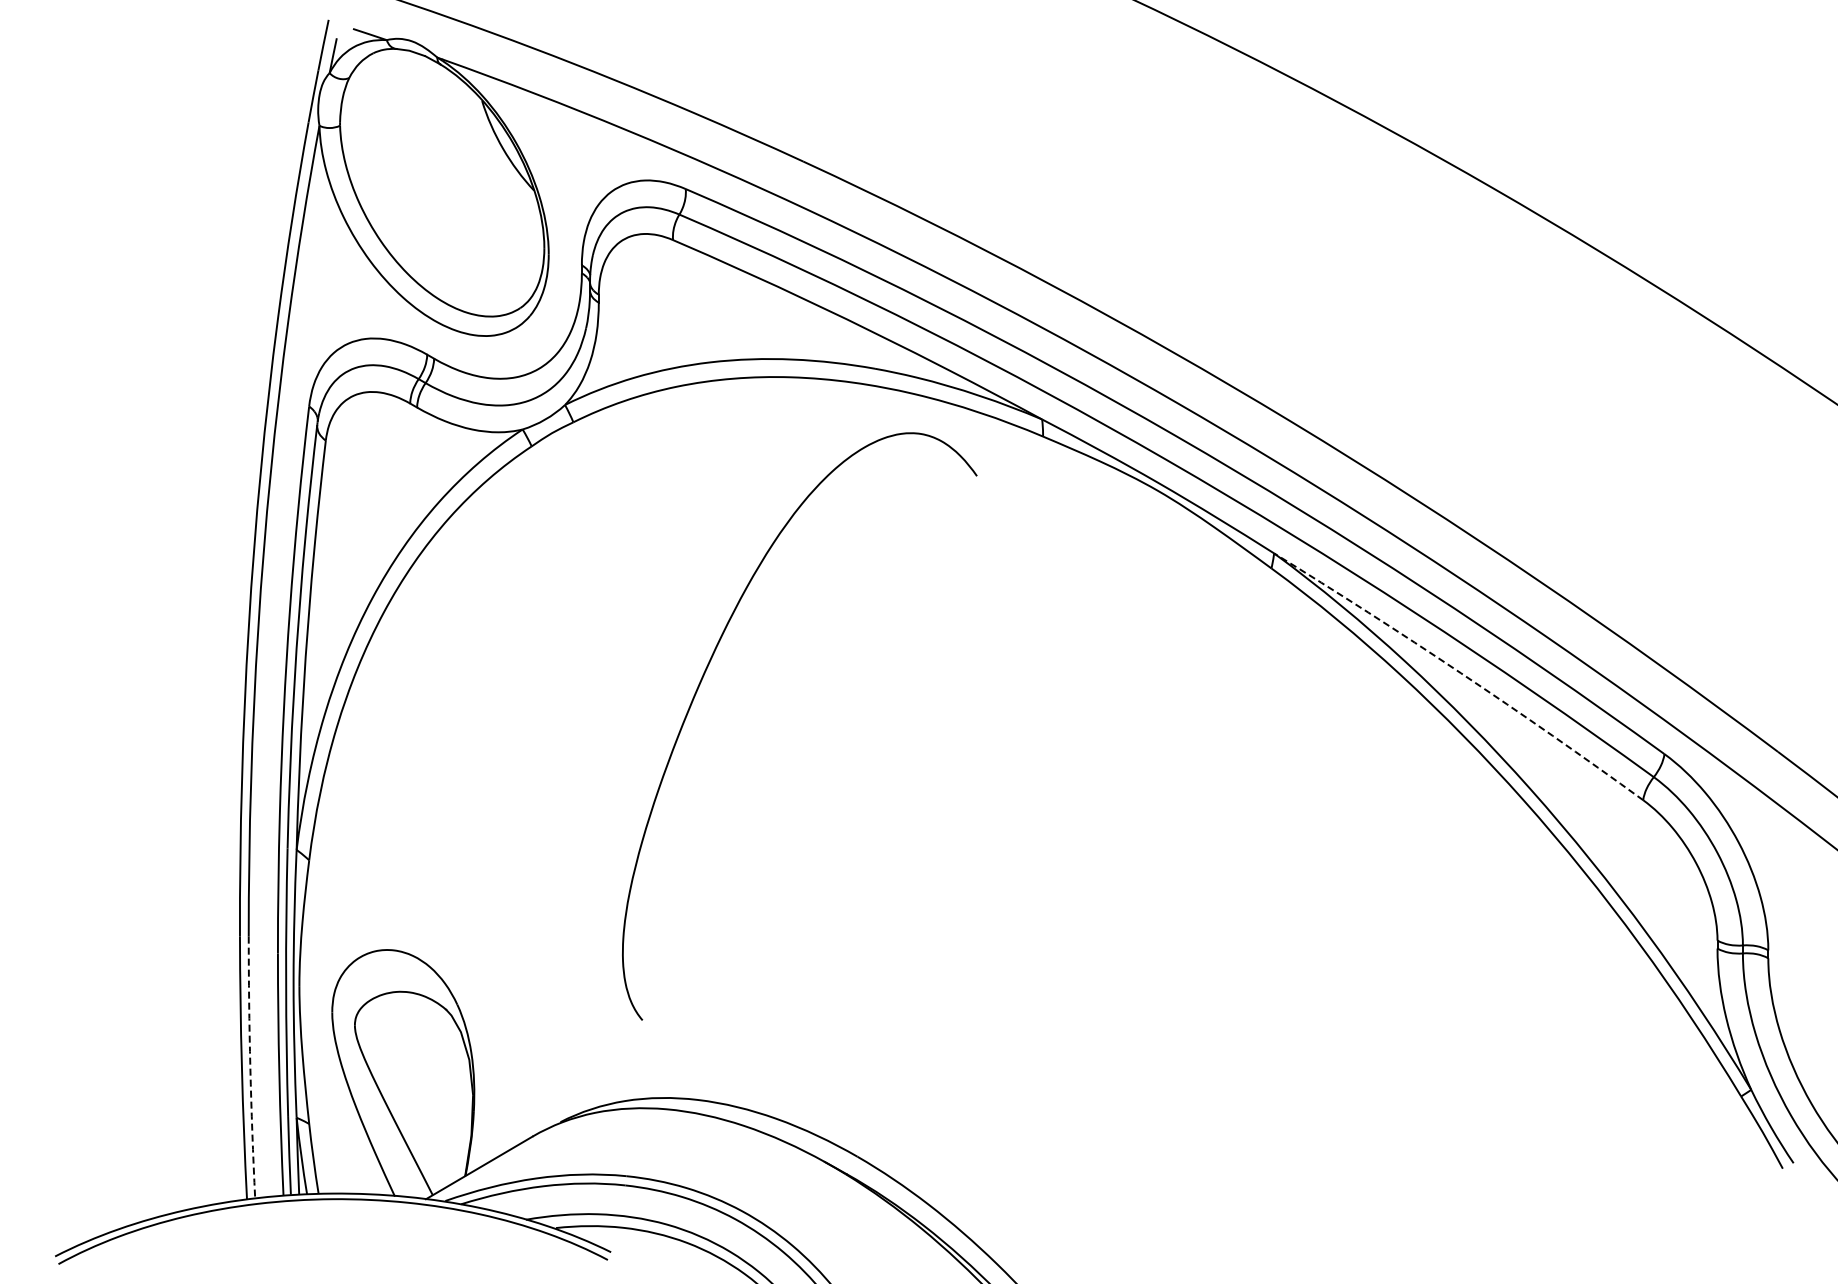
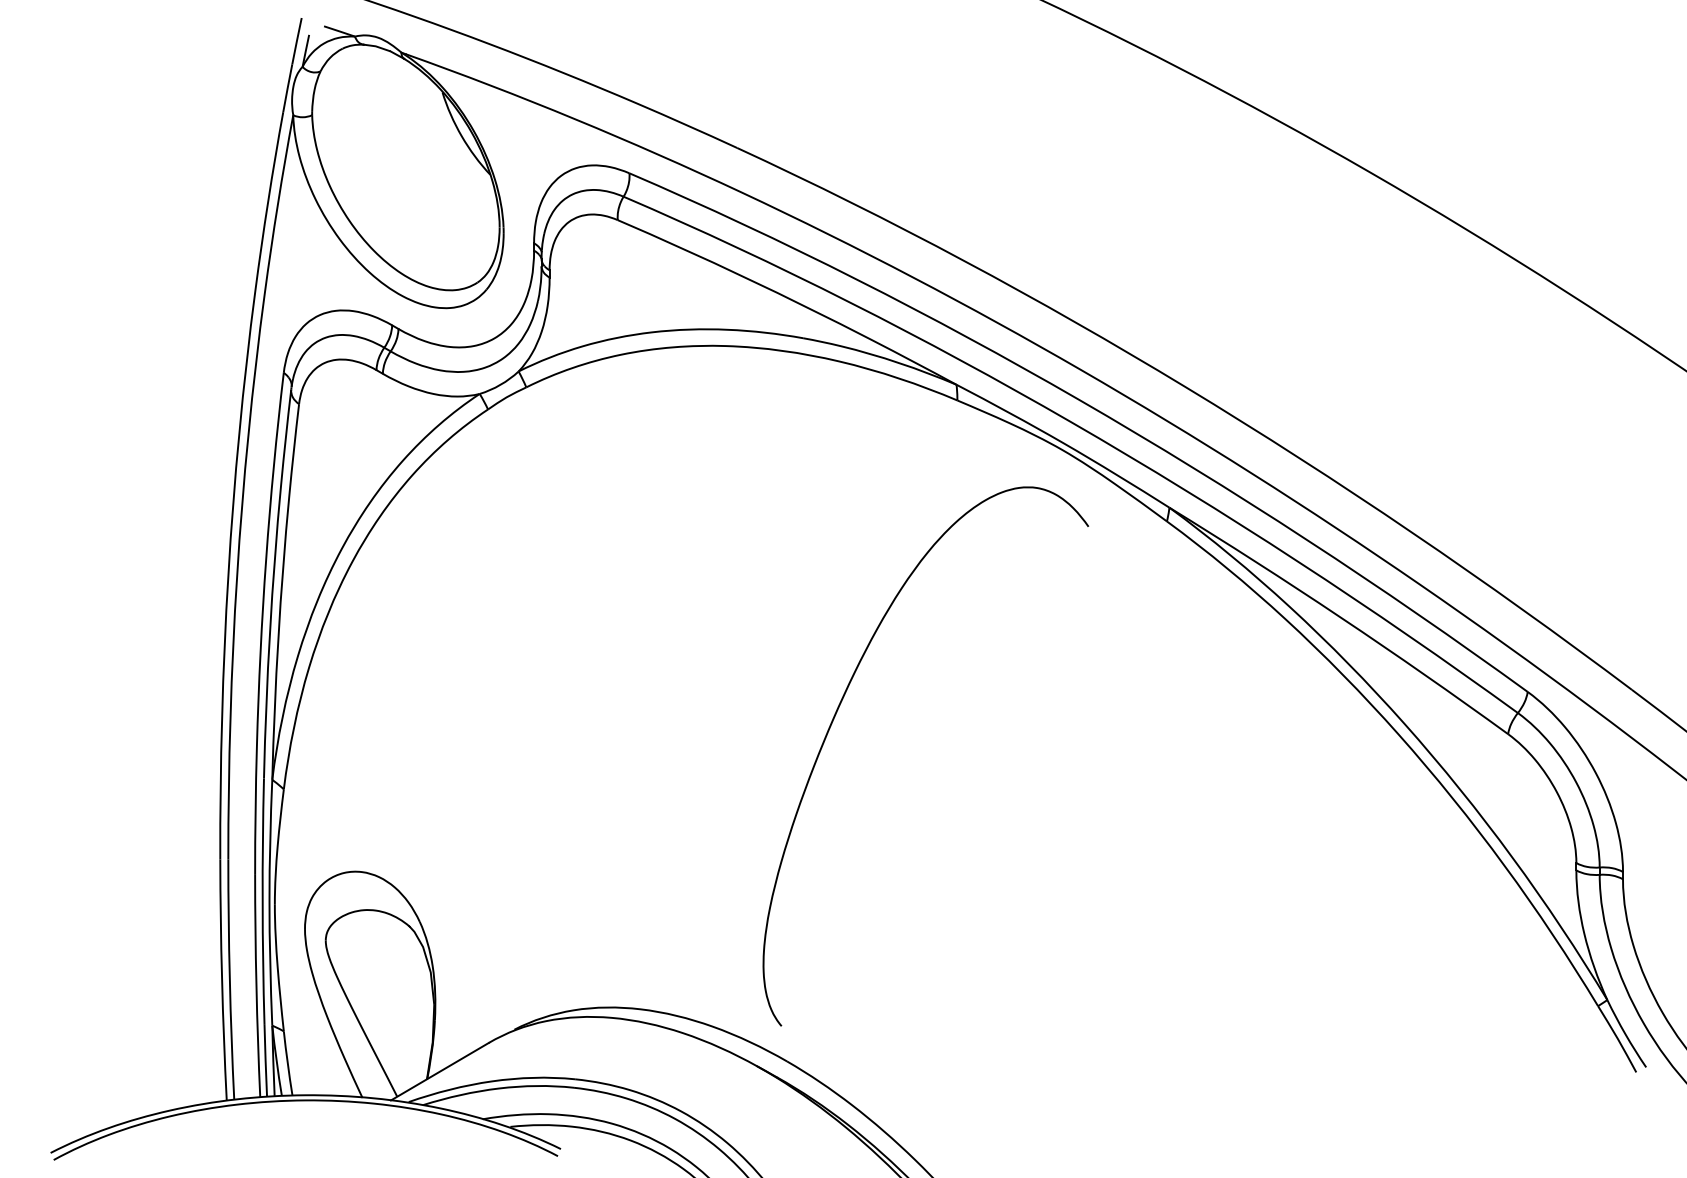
arc: (1461, 673) -> (1341, 617), dashed -> solid
curve: (700, 685) -> (834, 718), moved
arc: (250, 1067) -> (229, 979), dashed -> solid

